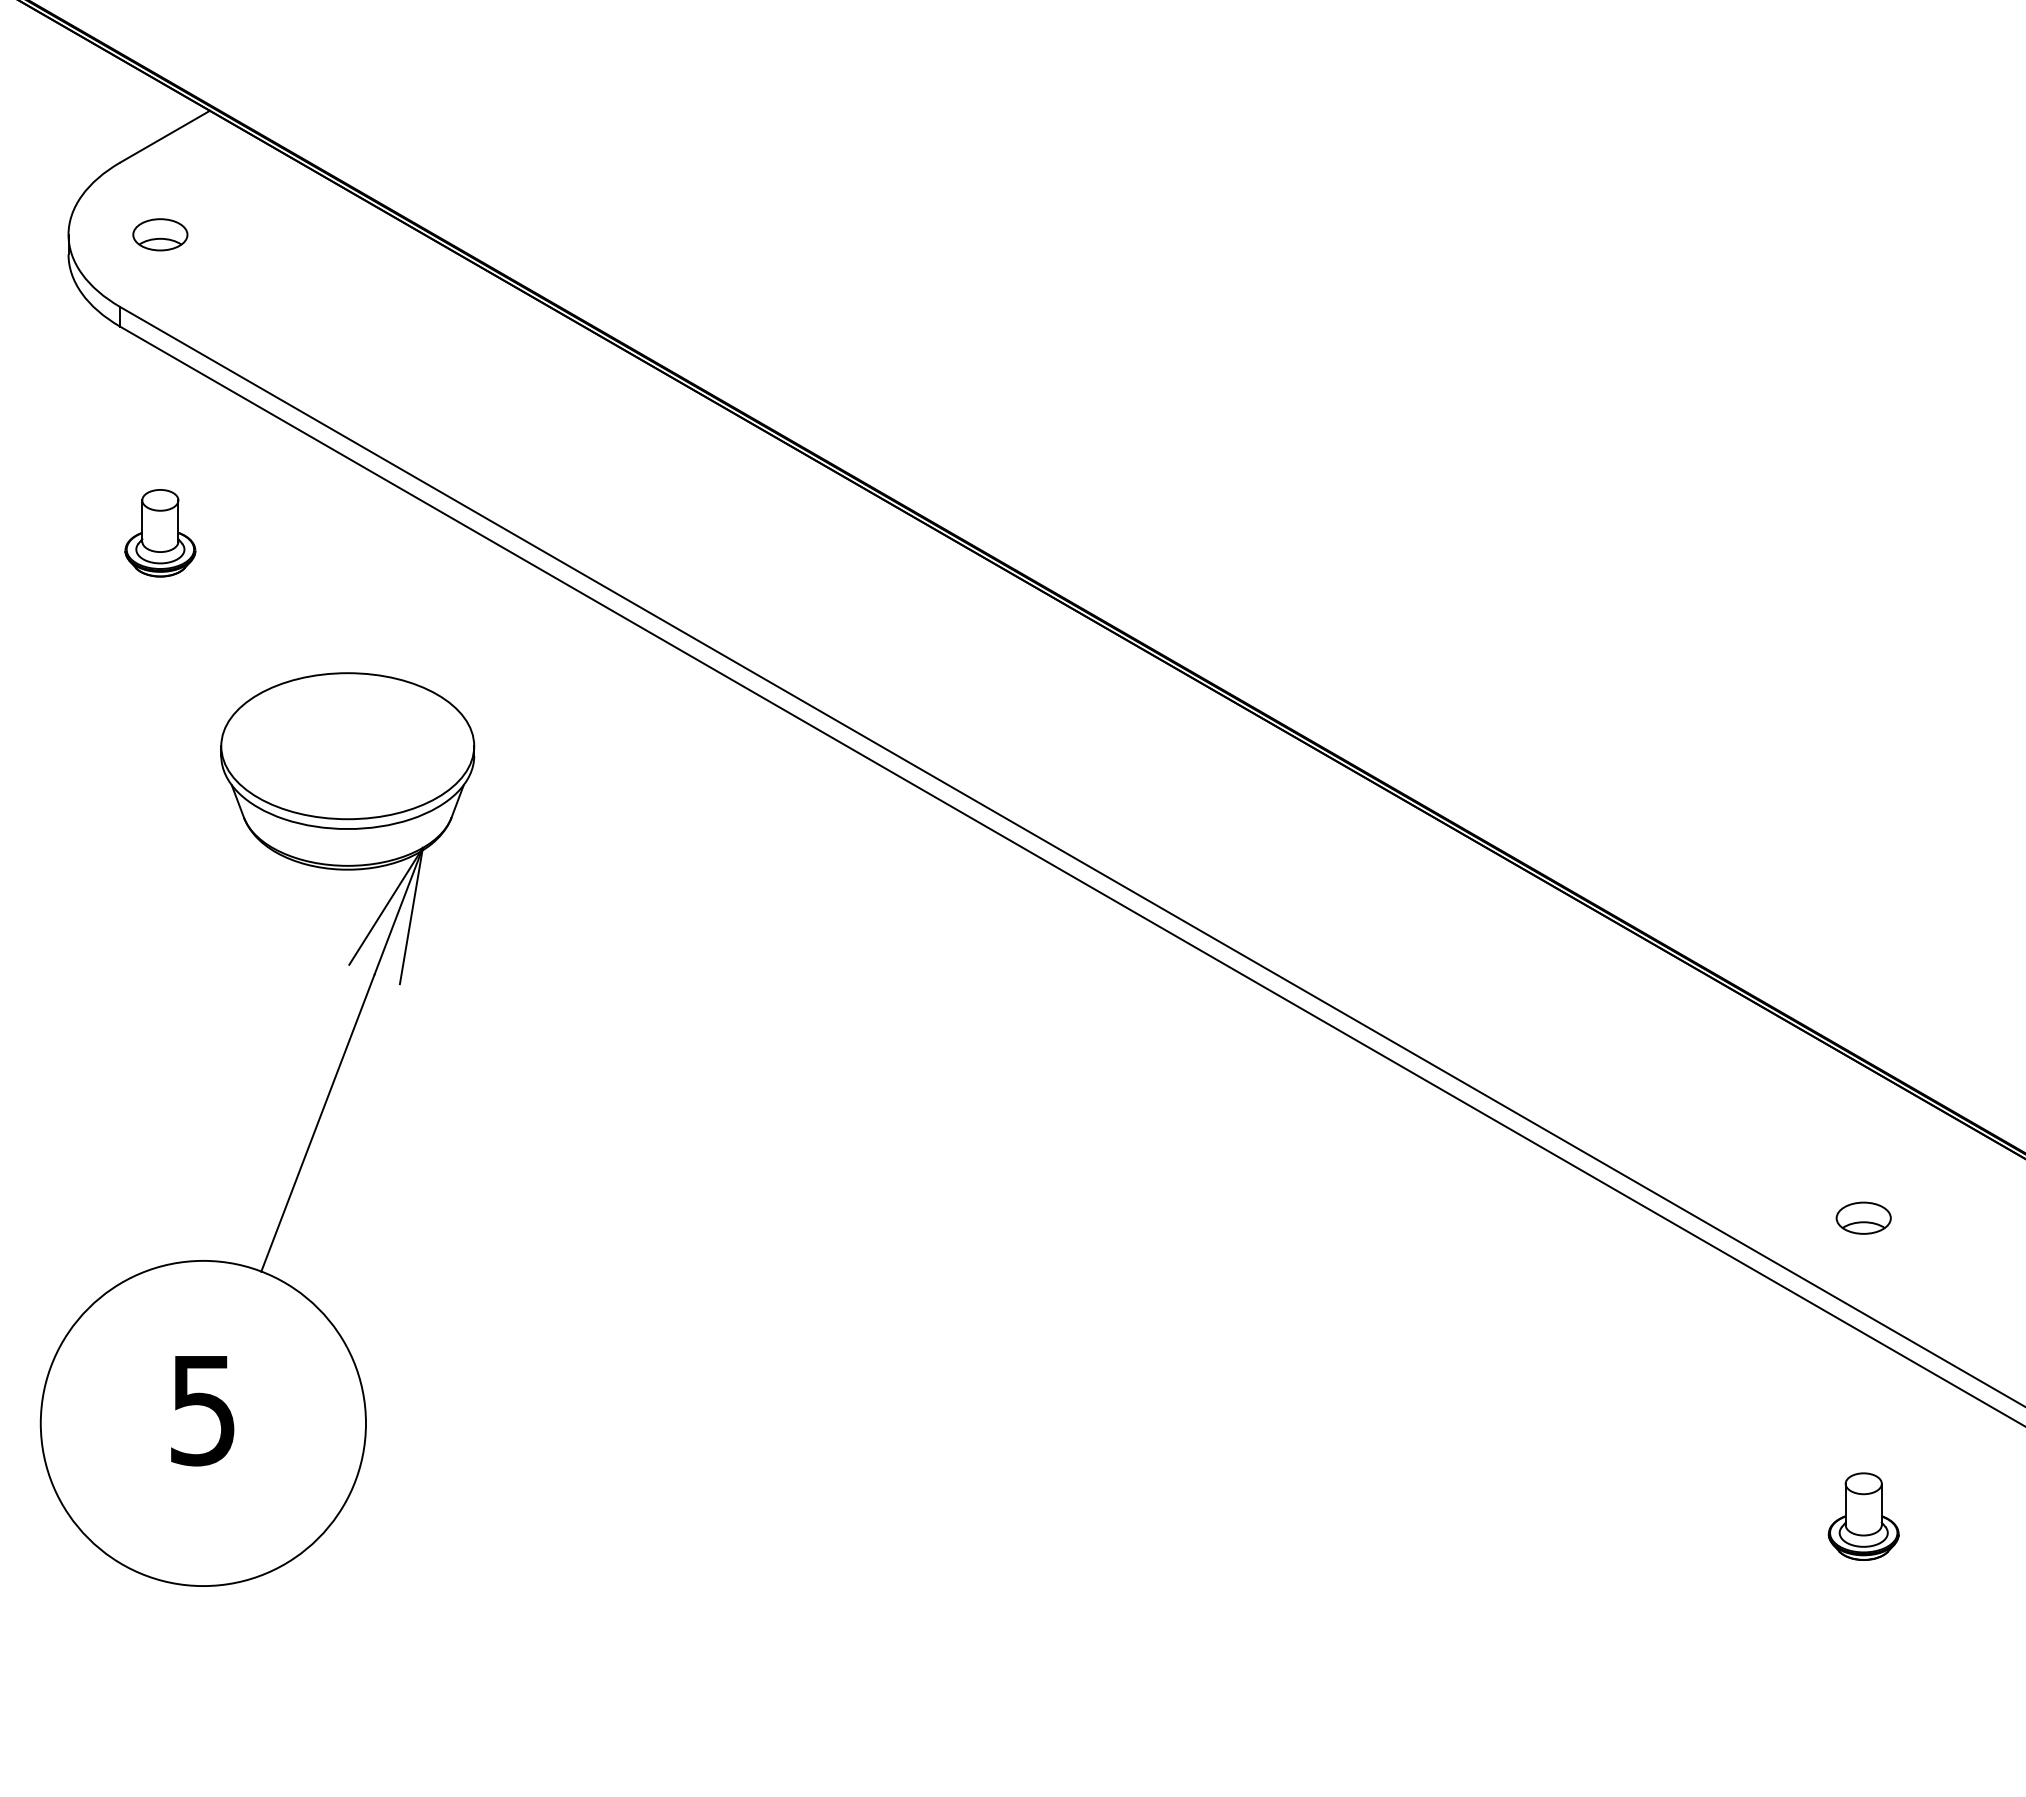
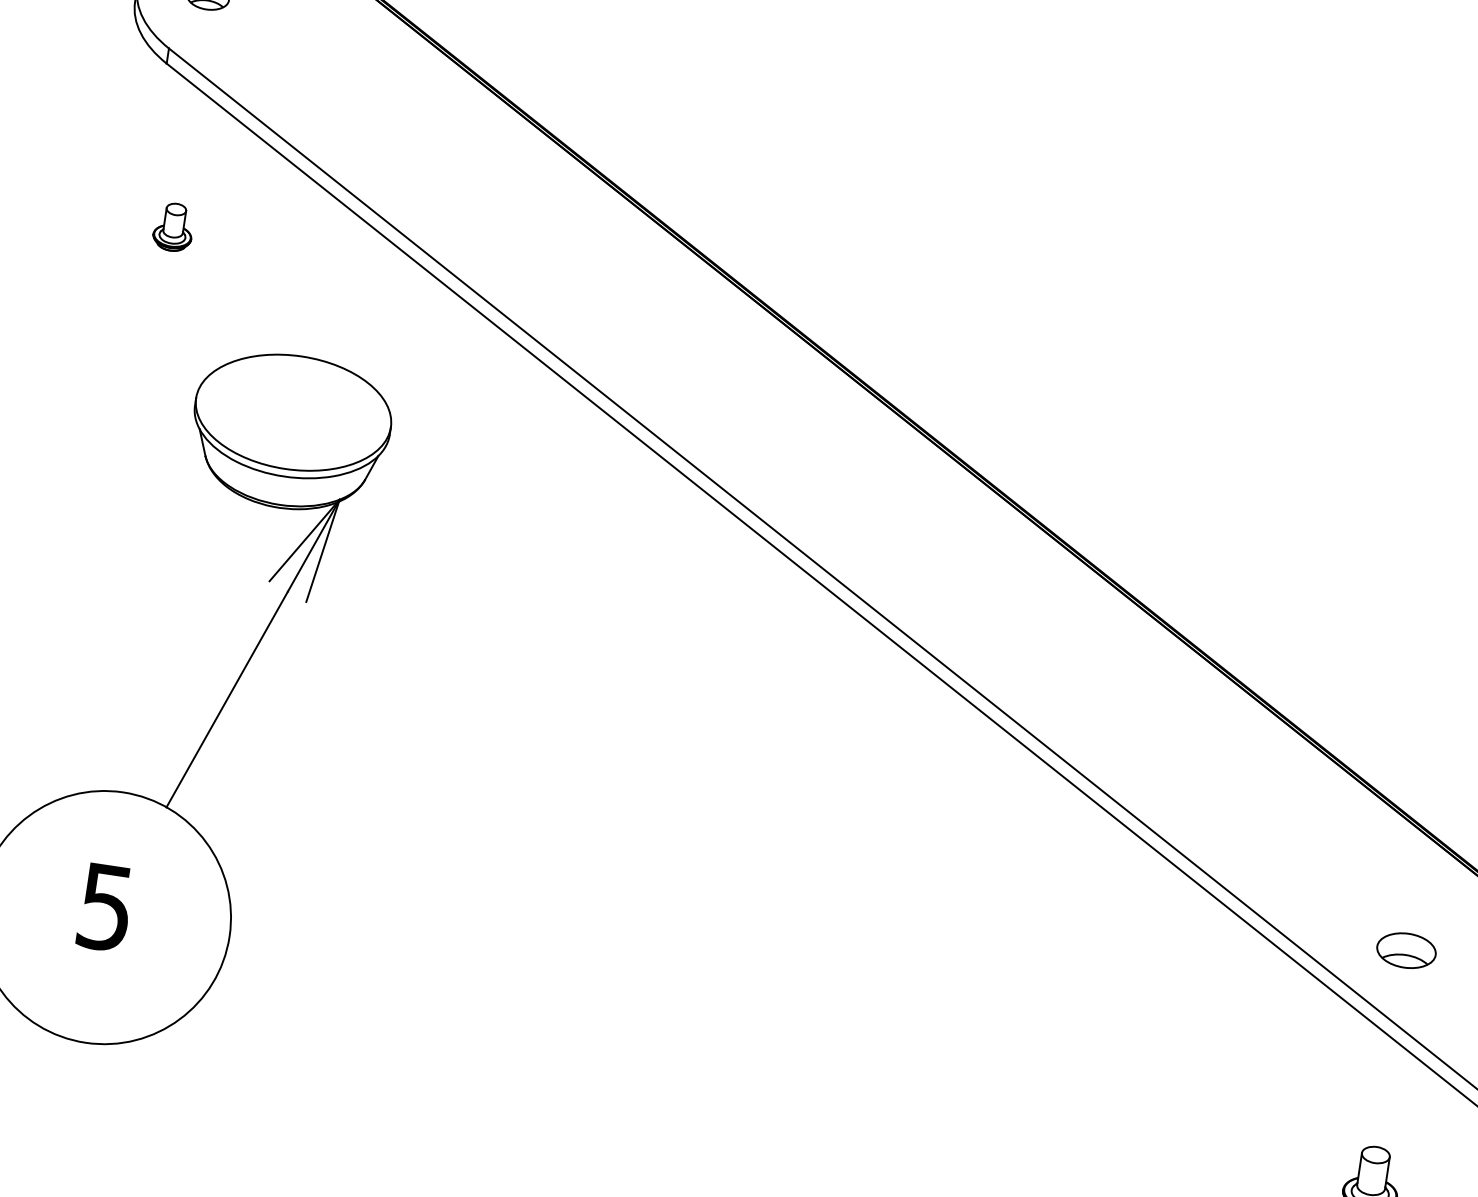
part: (160, 533) -> (173, 227), size x0.7
part: (1863, 1217) -> (1406, 950), size x1.4

